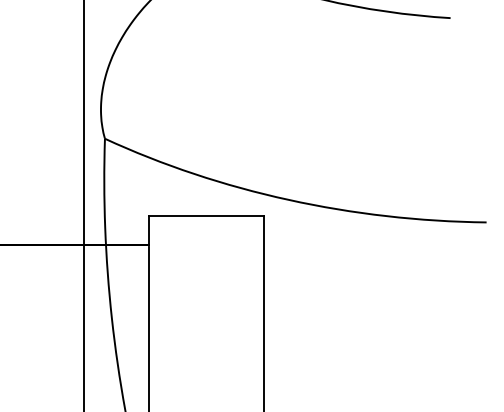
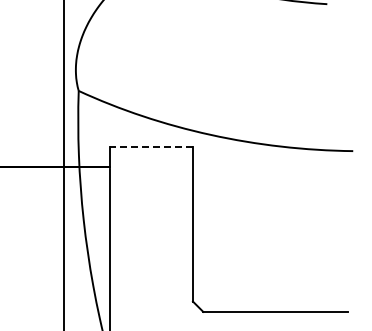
line: (206, 215) -> (151, 146), solid -> dashed

